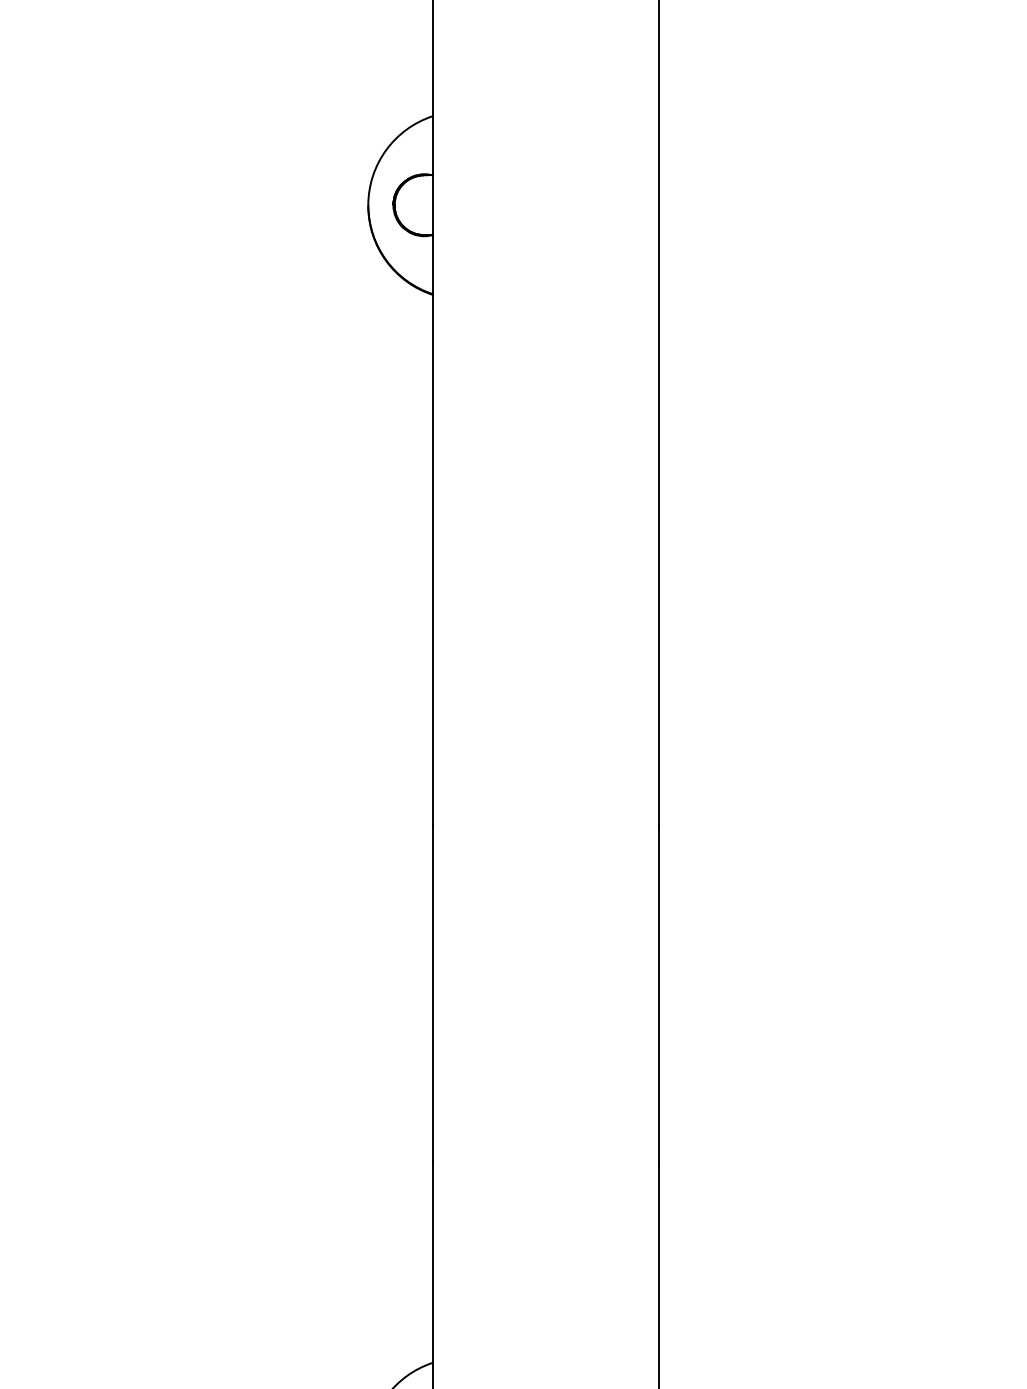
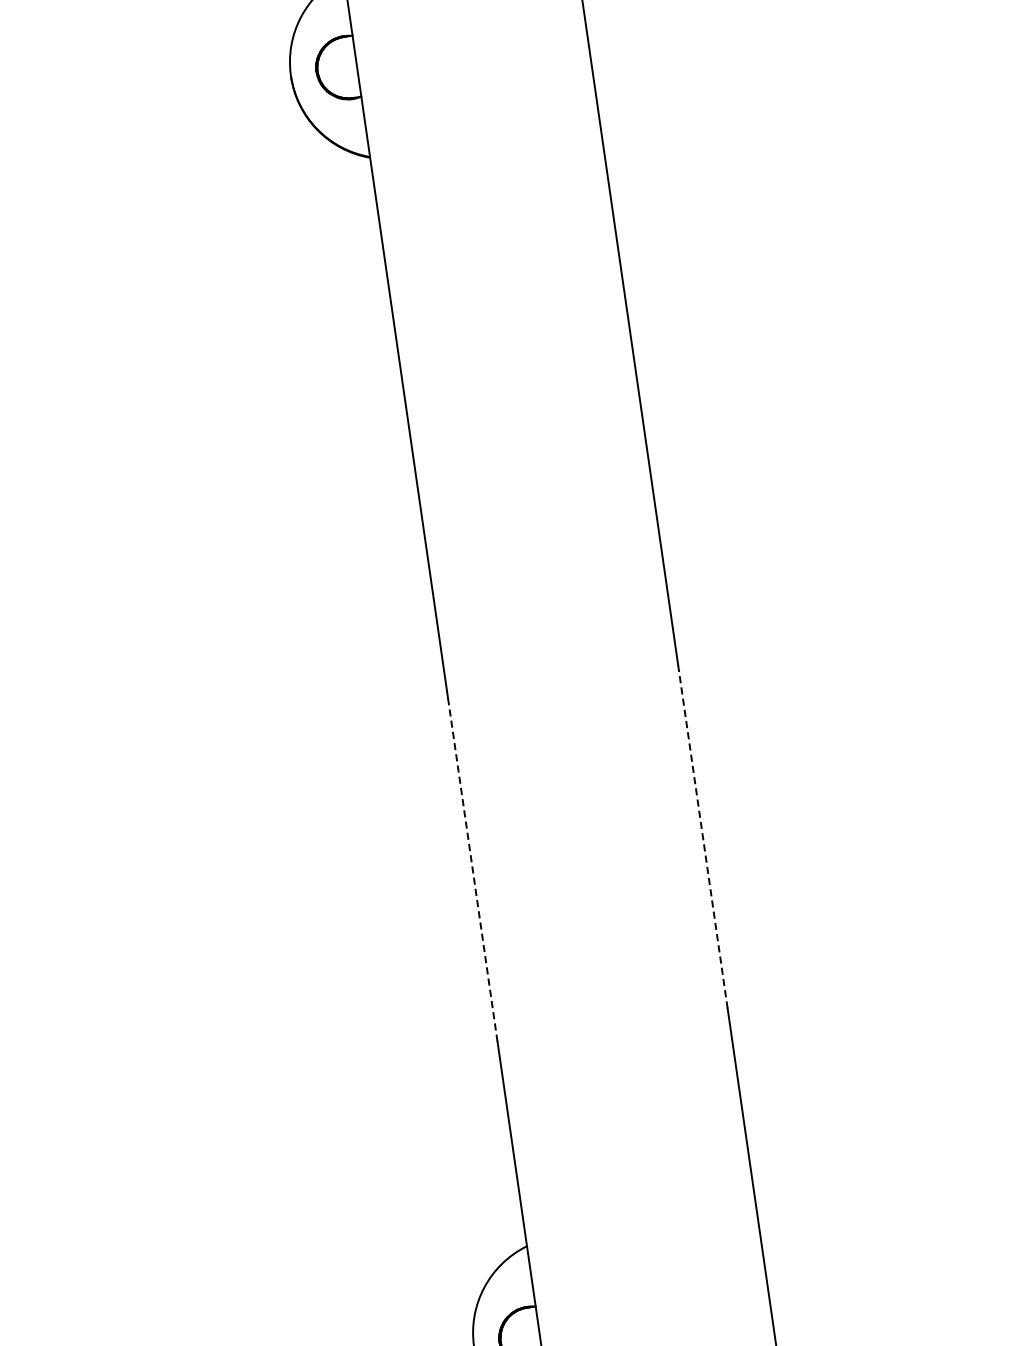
line: (658, 993) -> (702, 836), solid -> dashed
line: (433, 994) -> (473, 870), solid -> dashed

